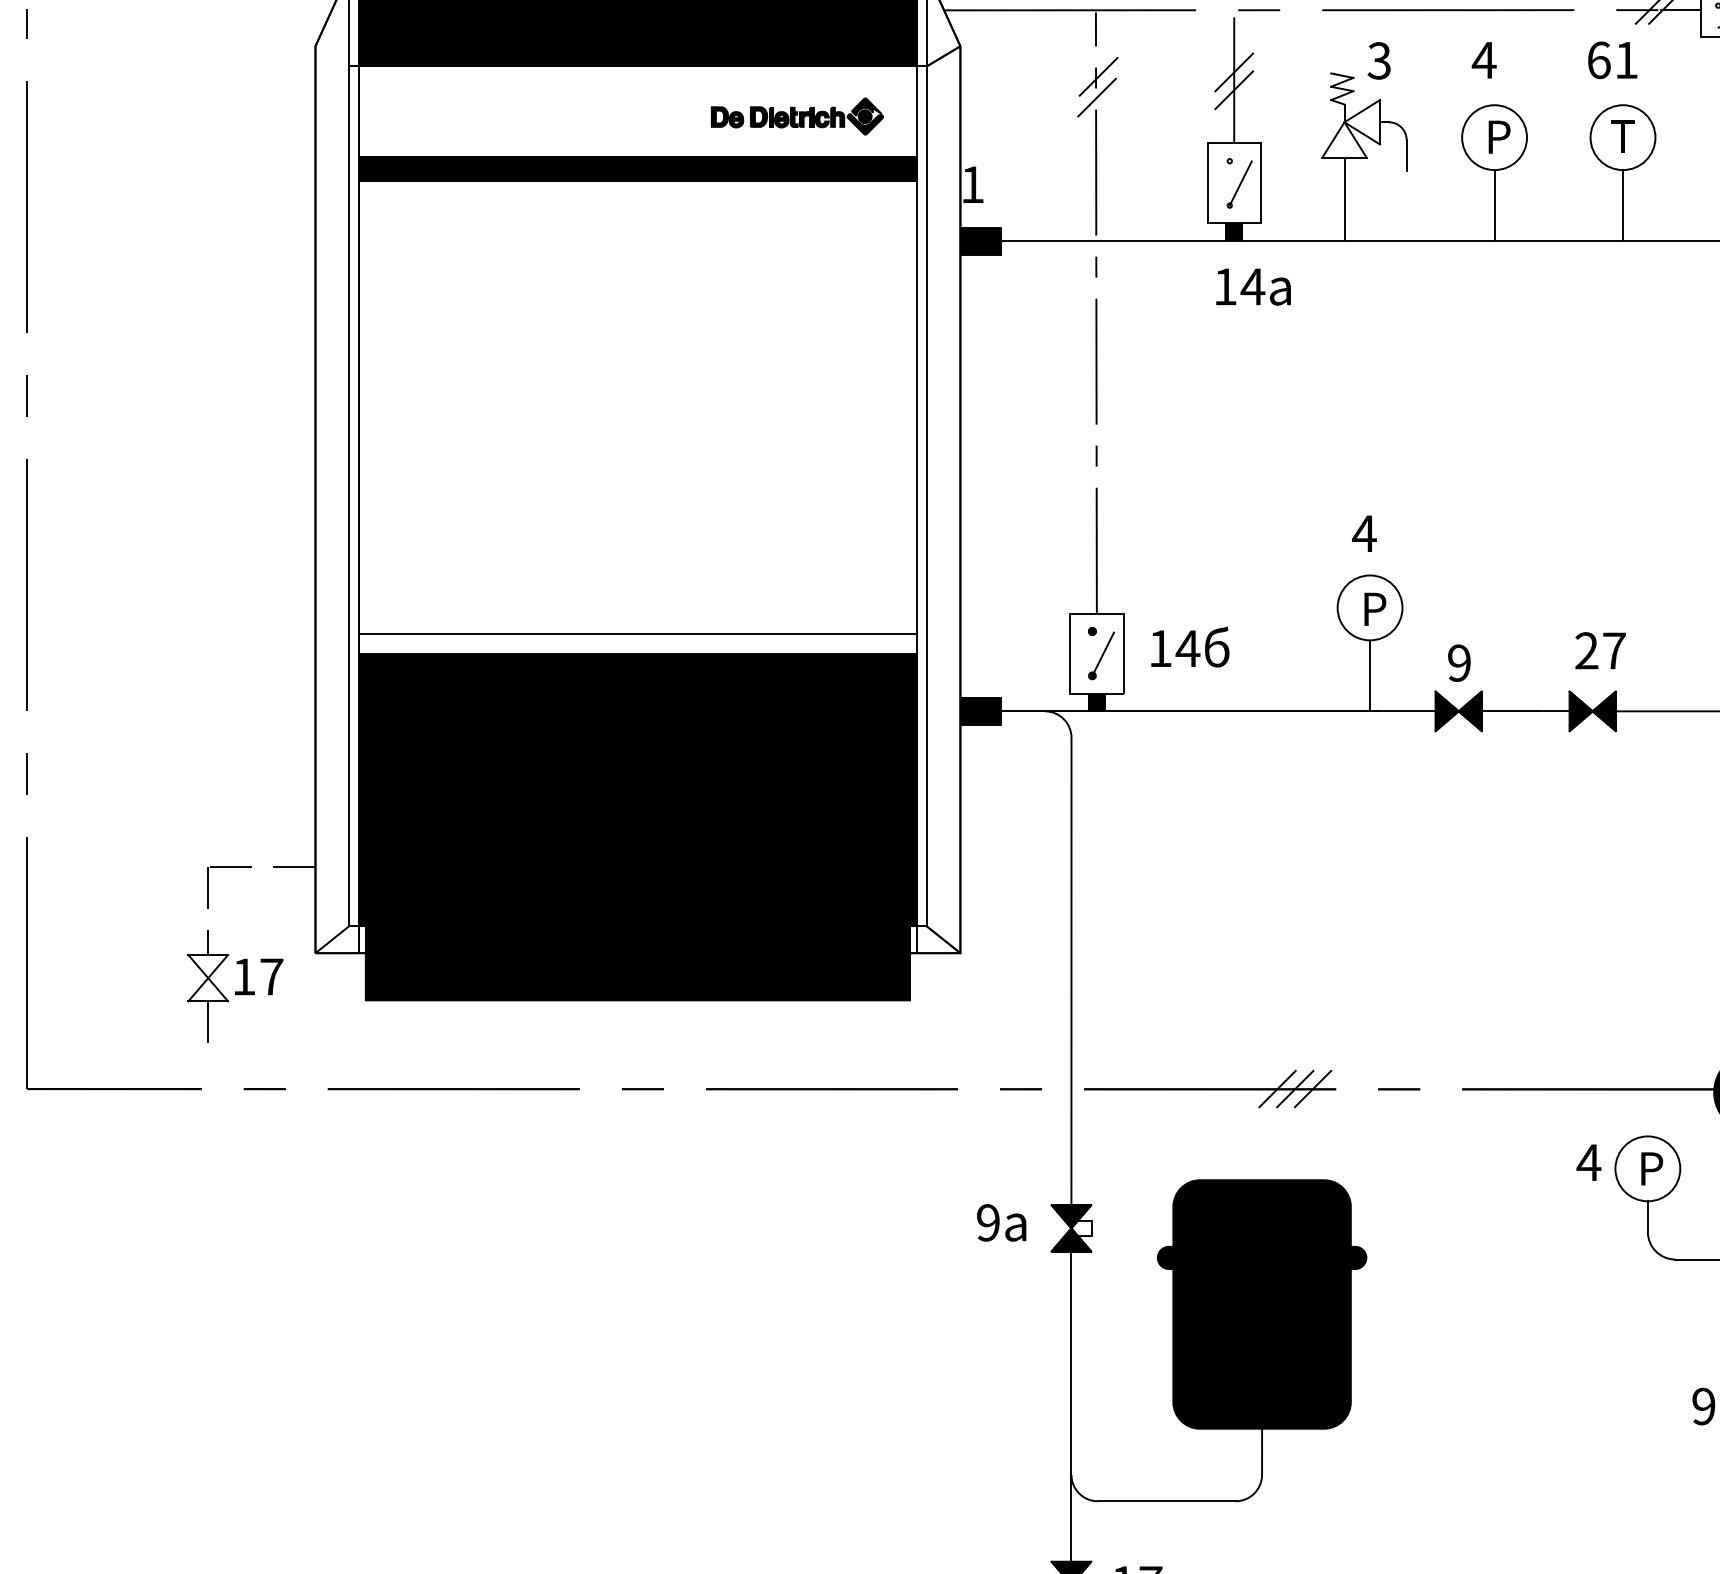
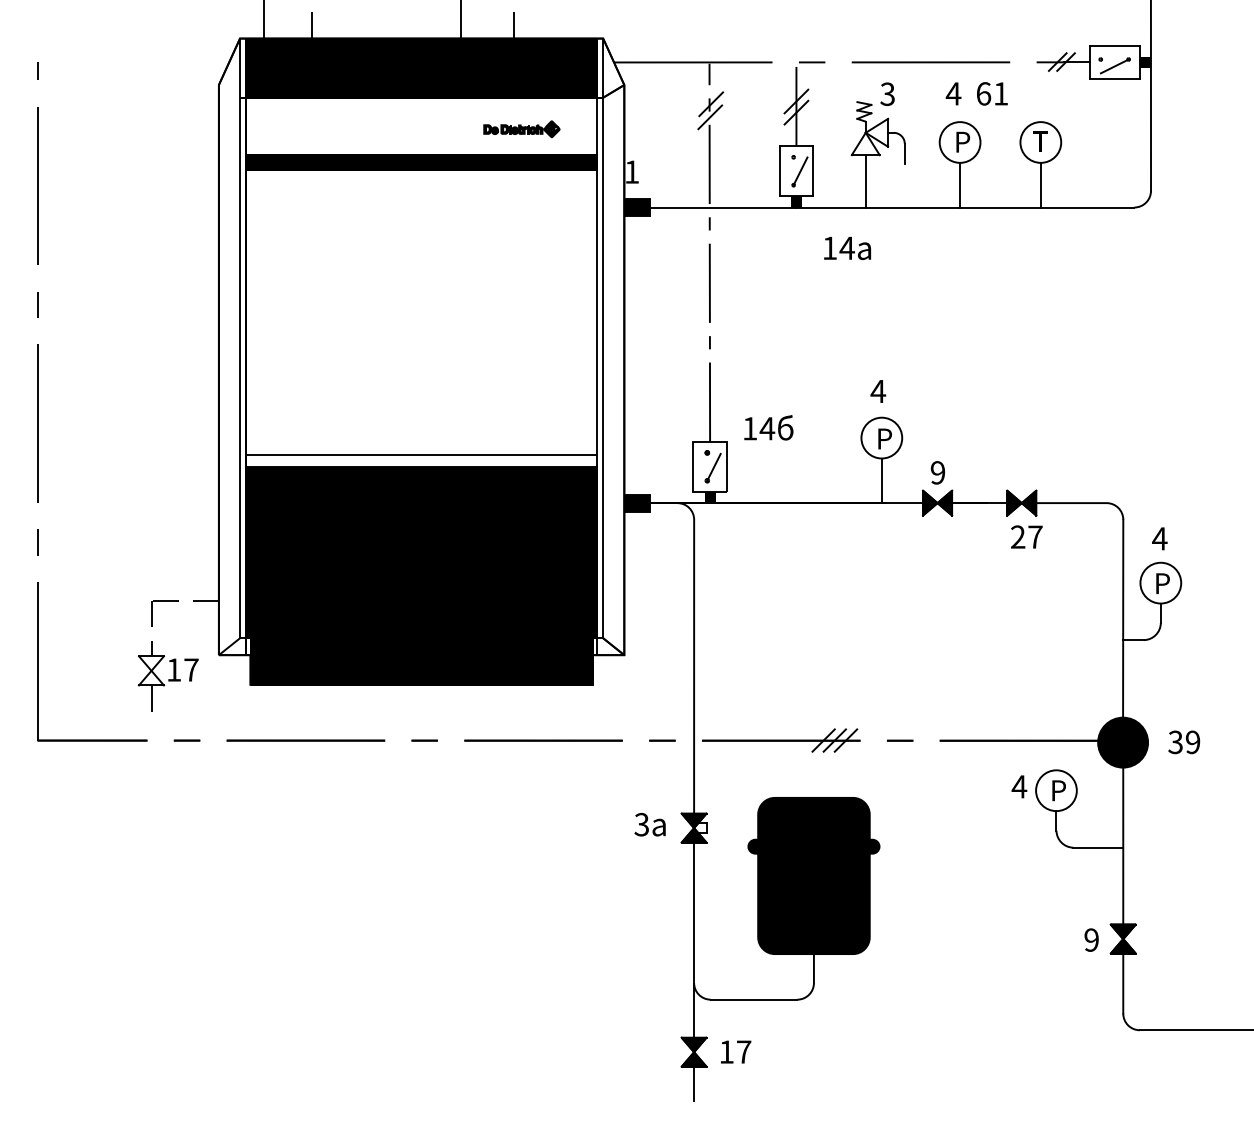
text: (1612, 59) -> (992, 93), moved
part: (796, 116) -> (521, 129), size x0.7
text: (1253, 287) -> (847, 248), moved
text: (1189, 646) -> (768, 427), moved
text: (1600, 649) -> (1026, 536), moved
text: (987, 1222) -> (641, 824), 9 -> 3

